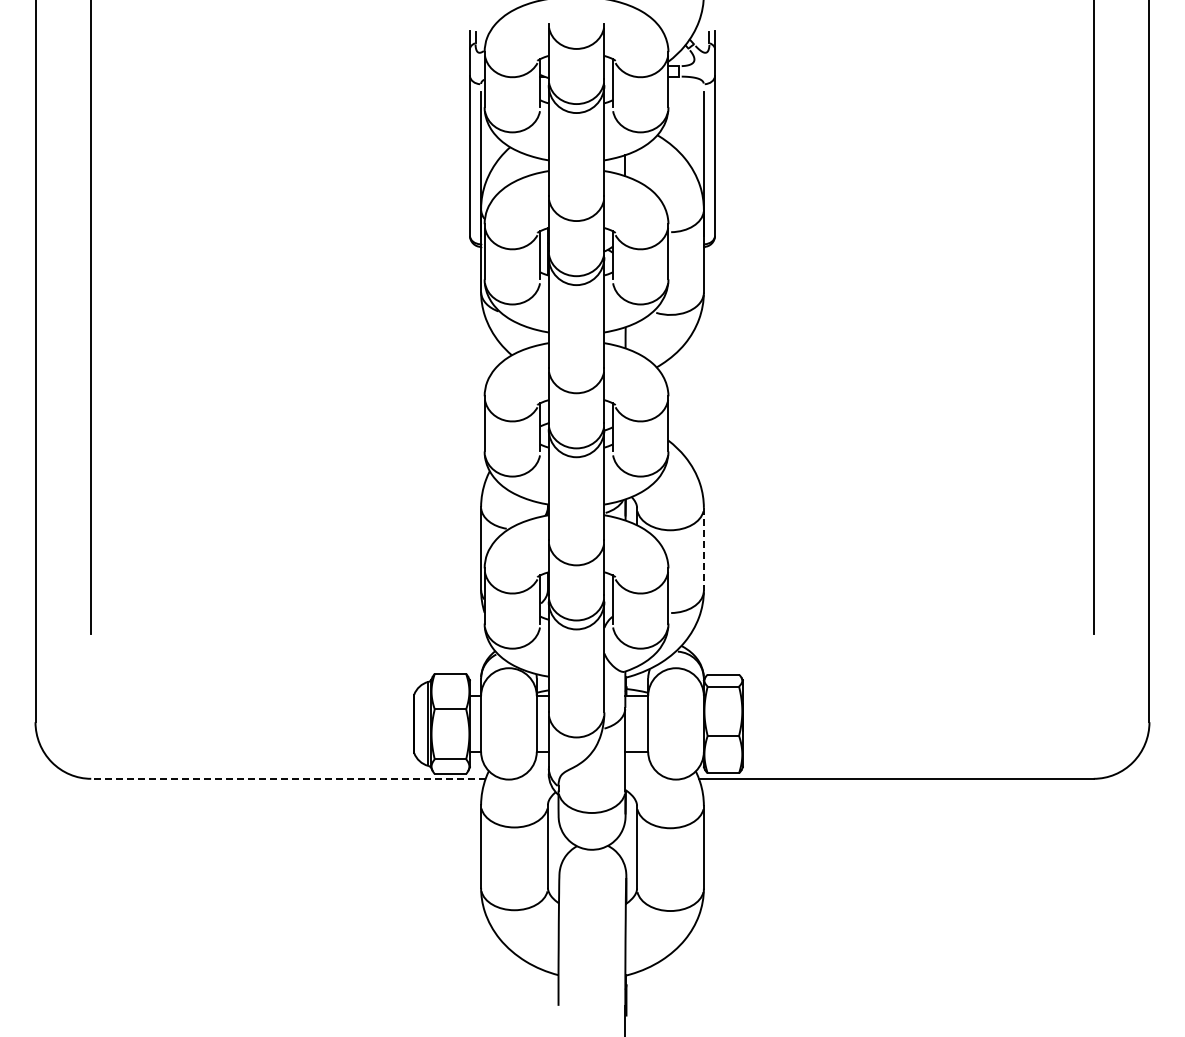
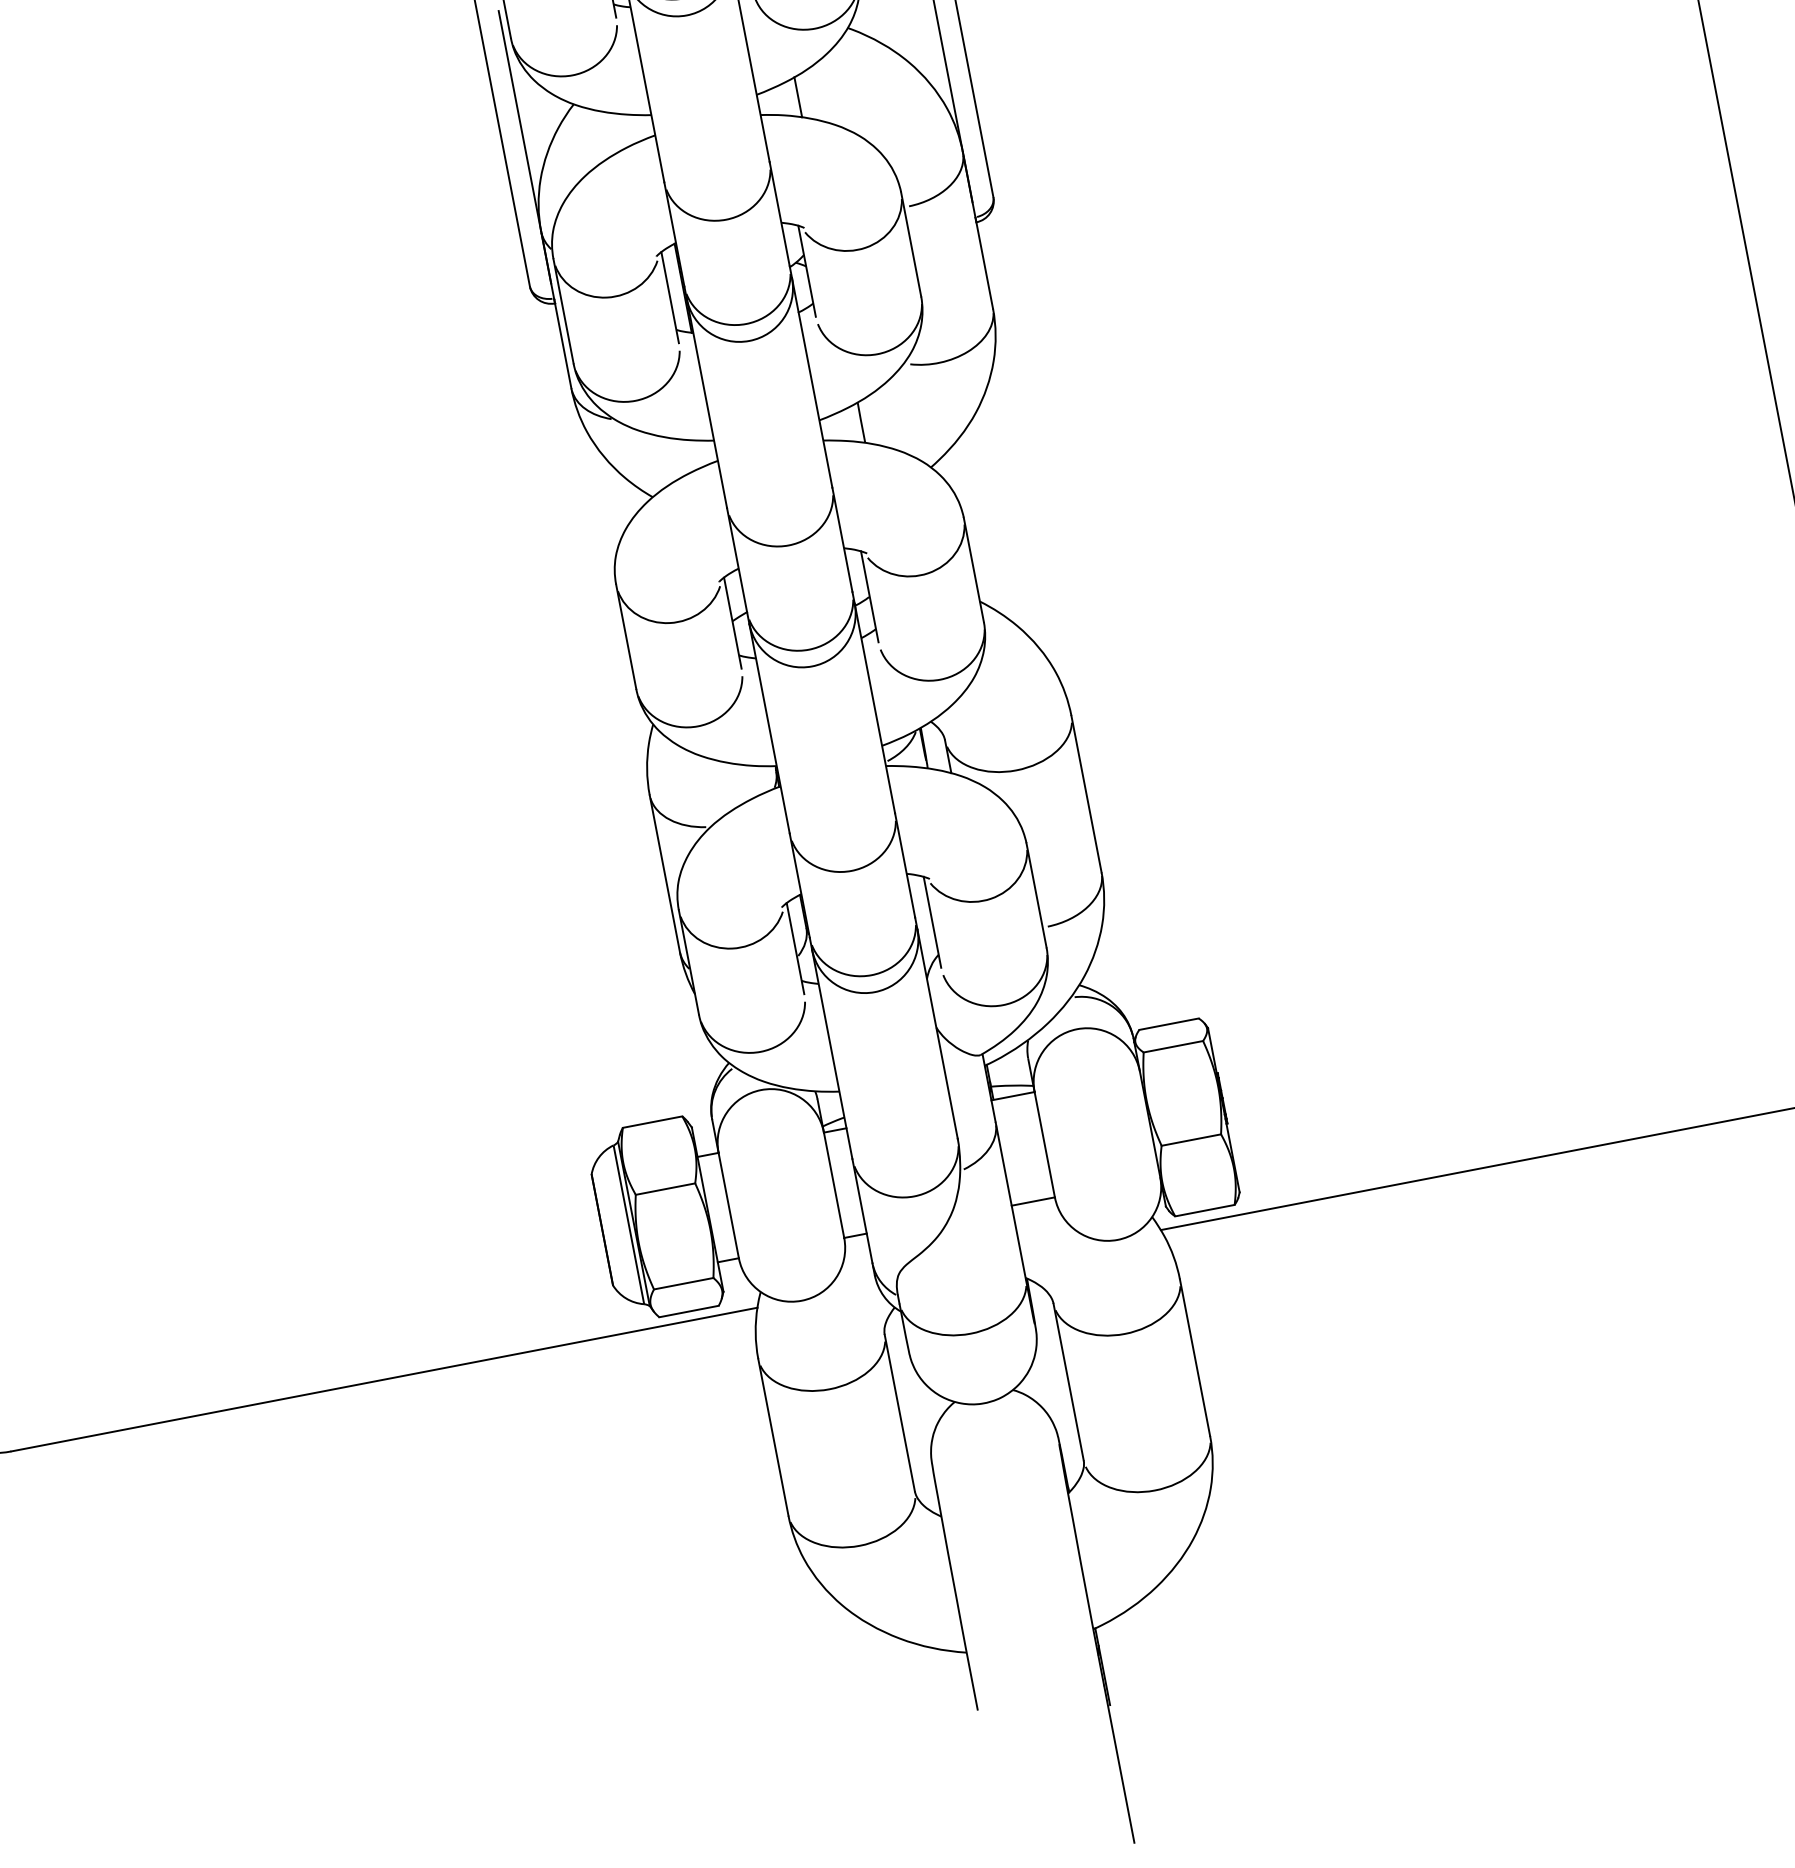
line: (703, 549) -> (1085, 794), dashed -> solid
line: (288, 778) -> (384, 1378), dashed -> solid

